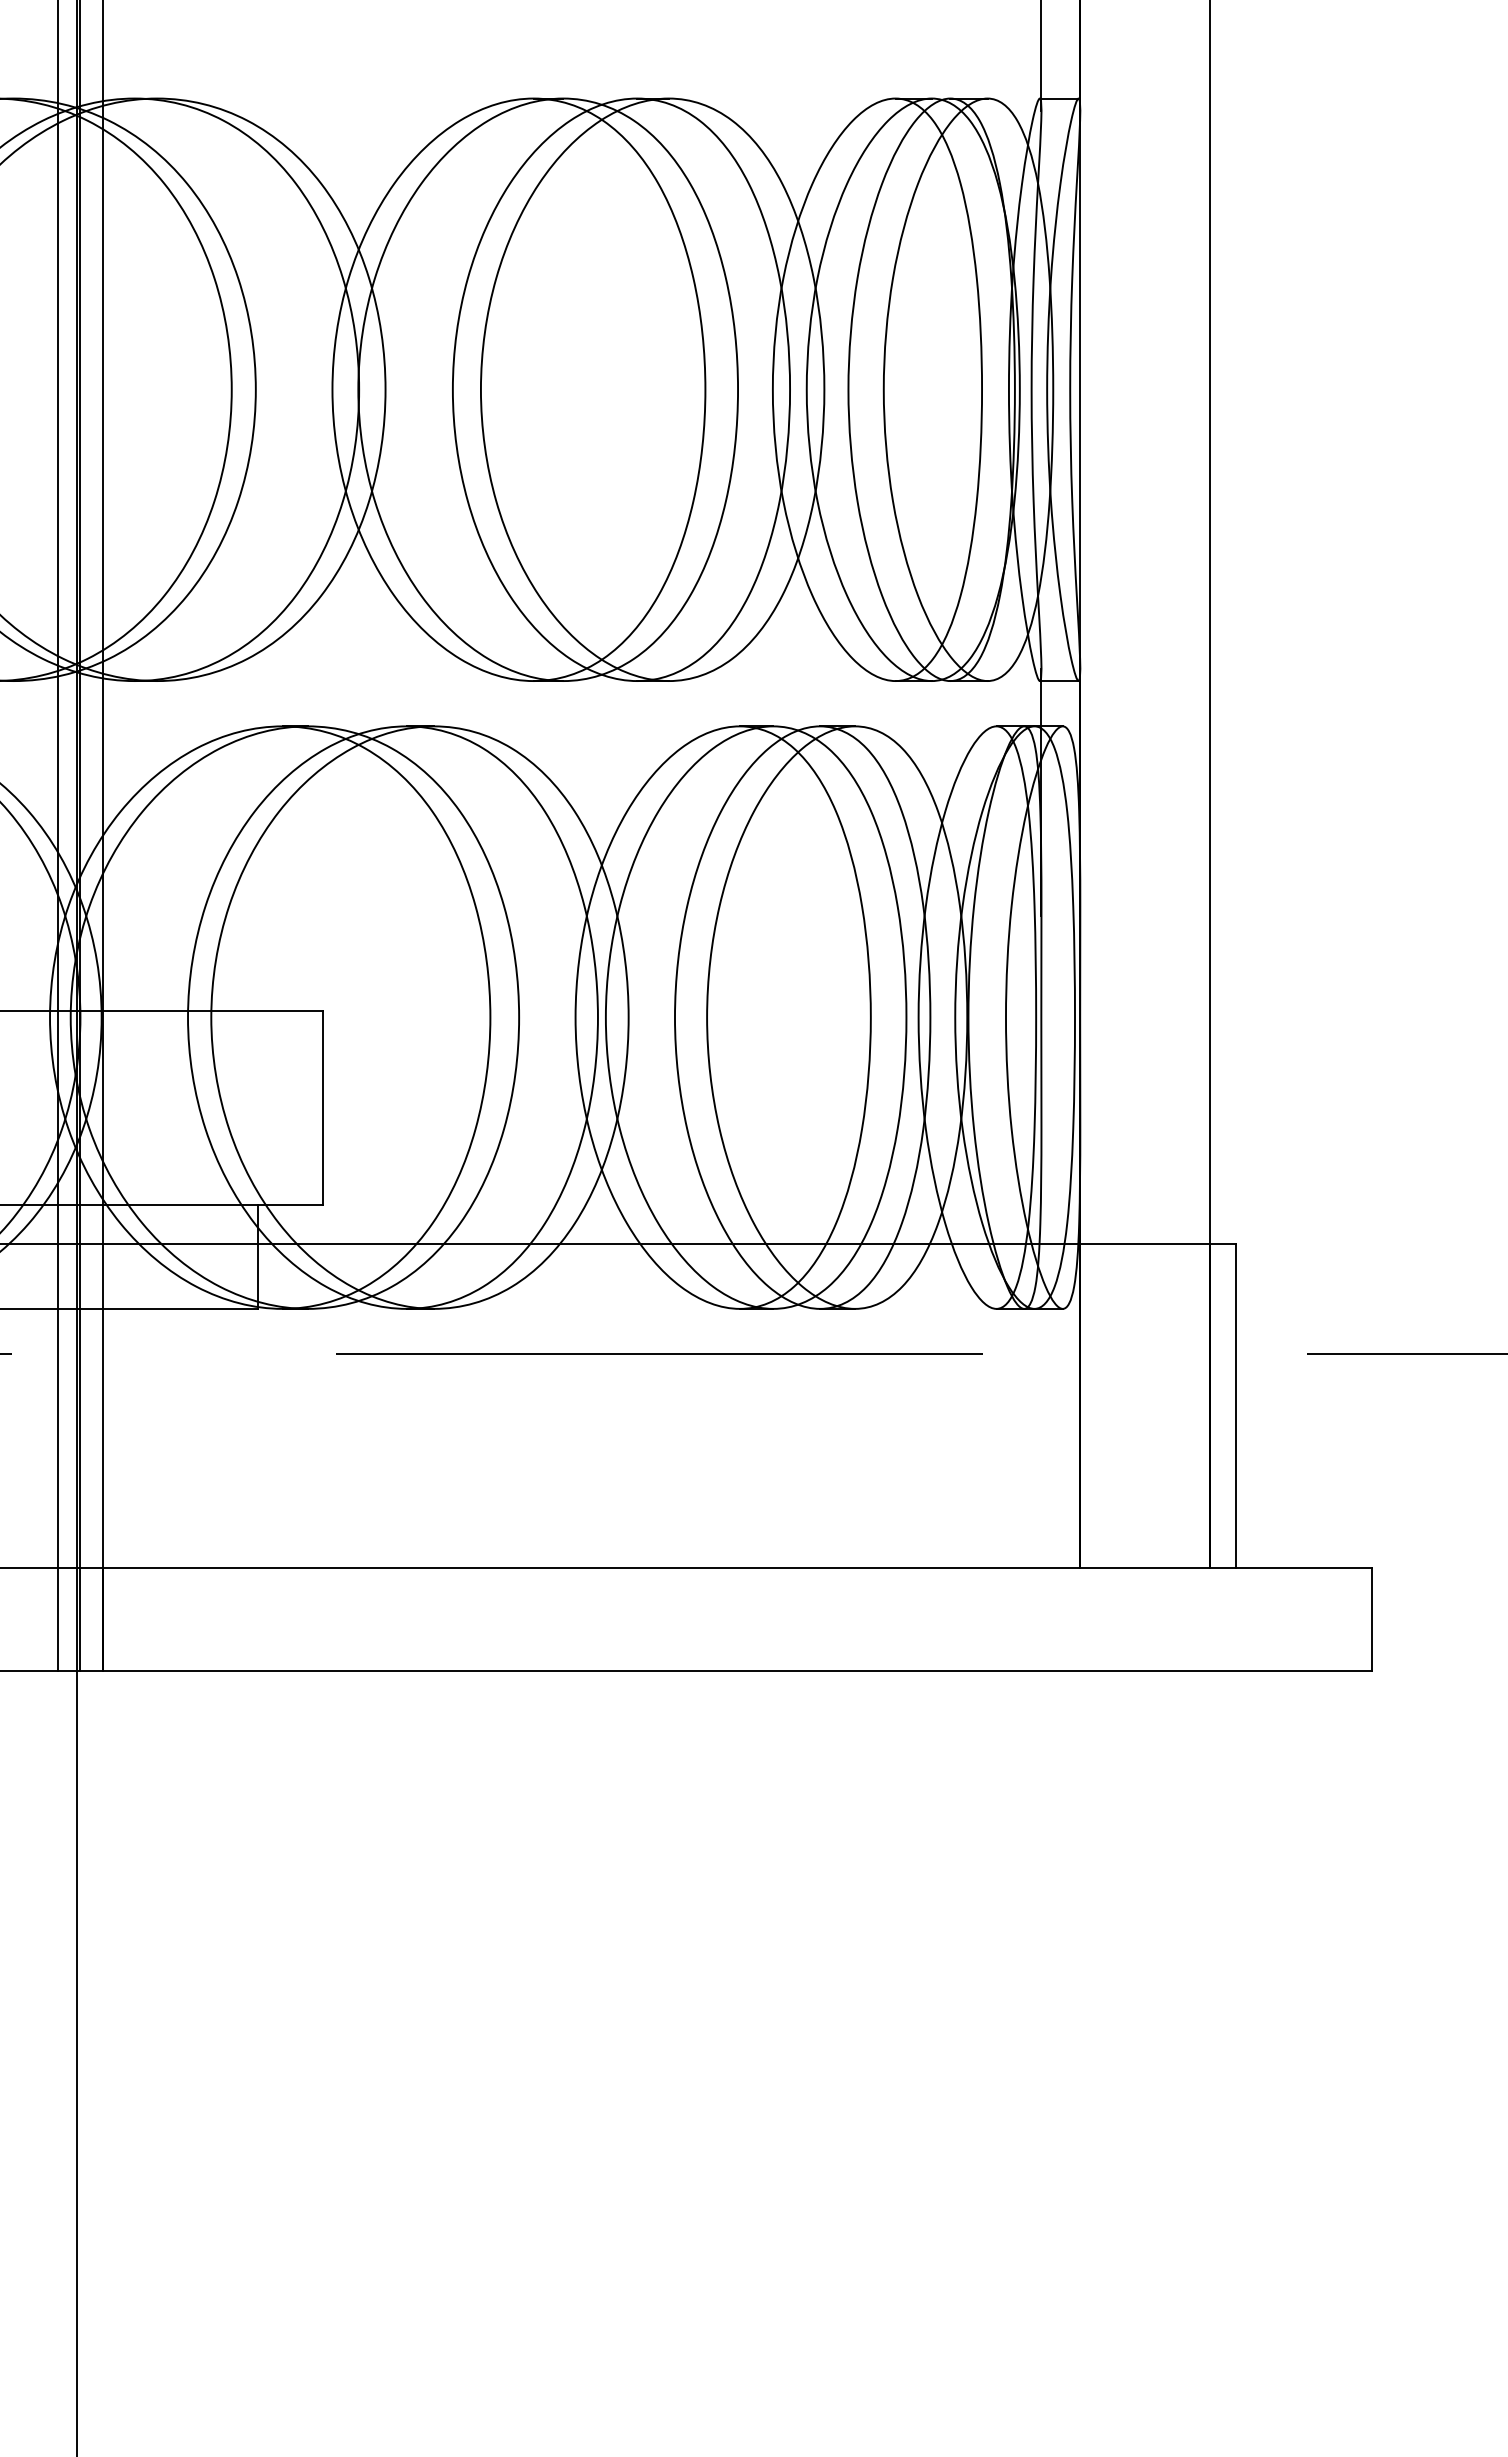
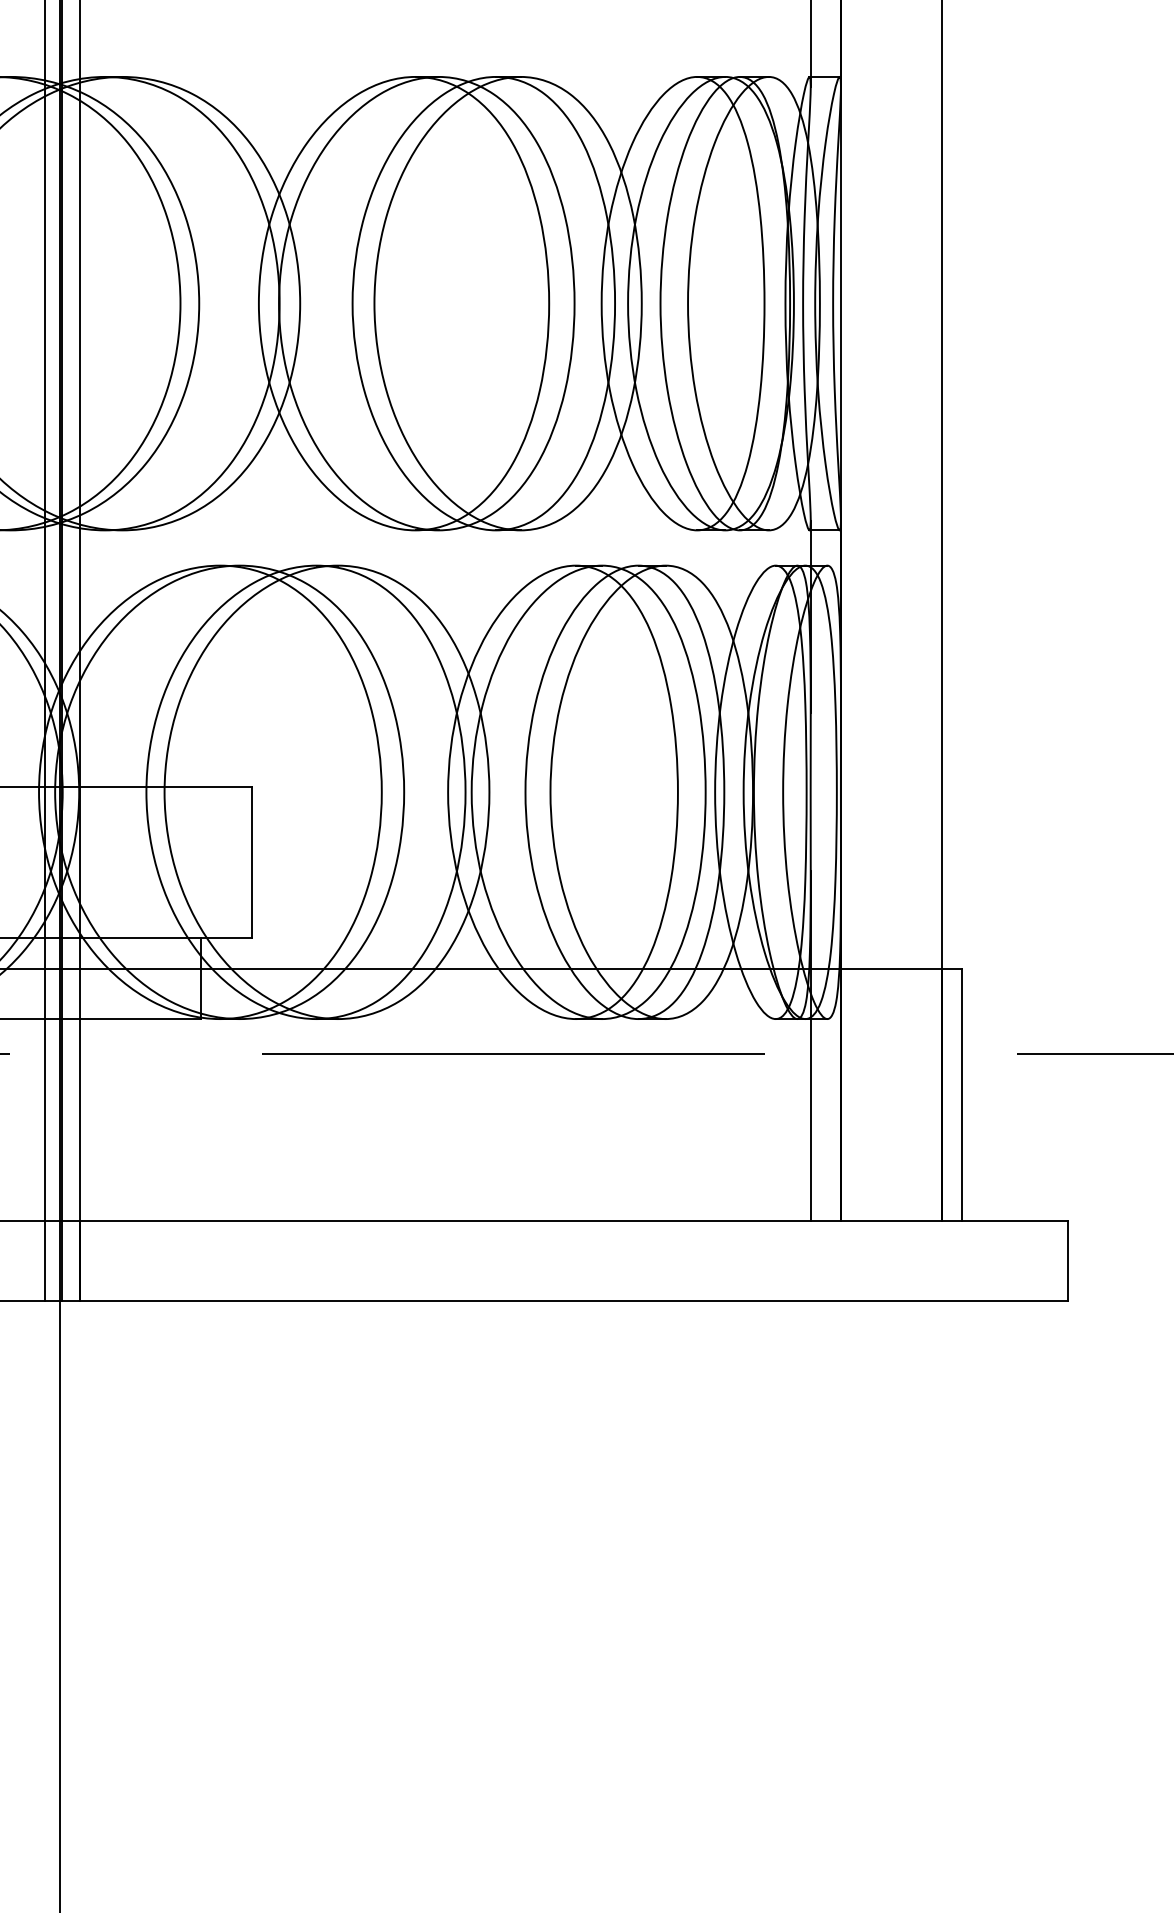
line: (1041, 1343) -> (810, 1046), added

